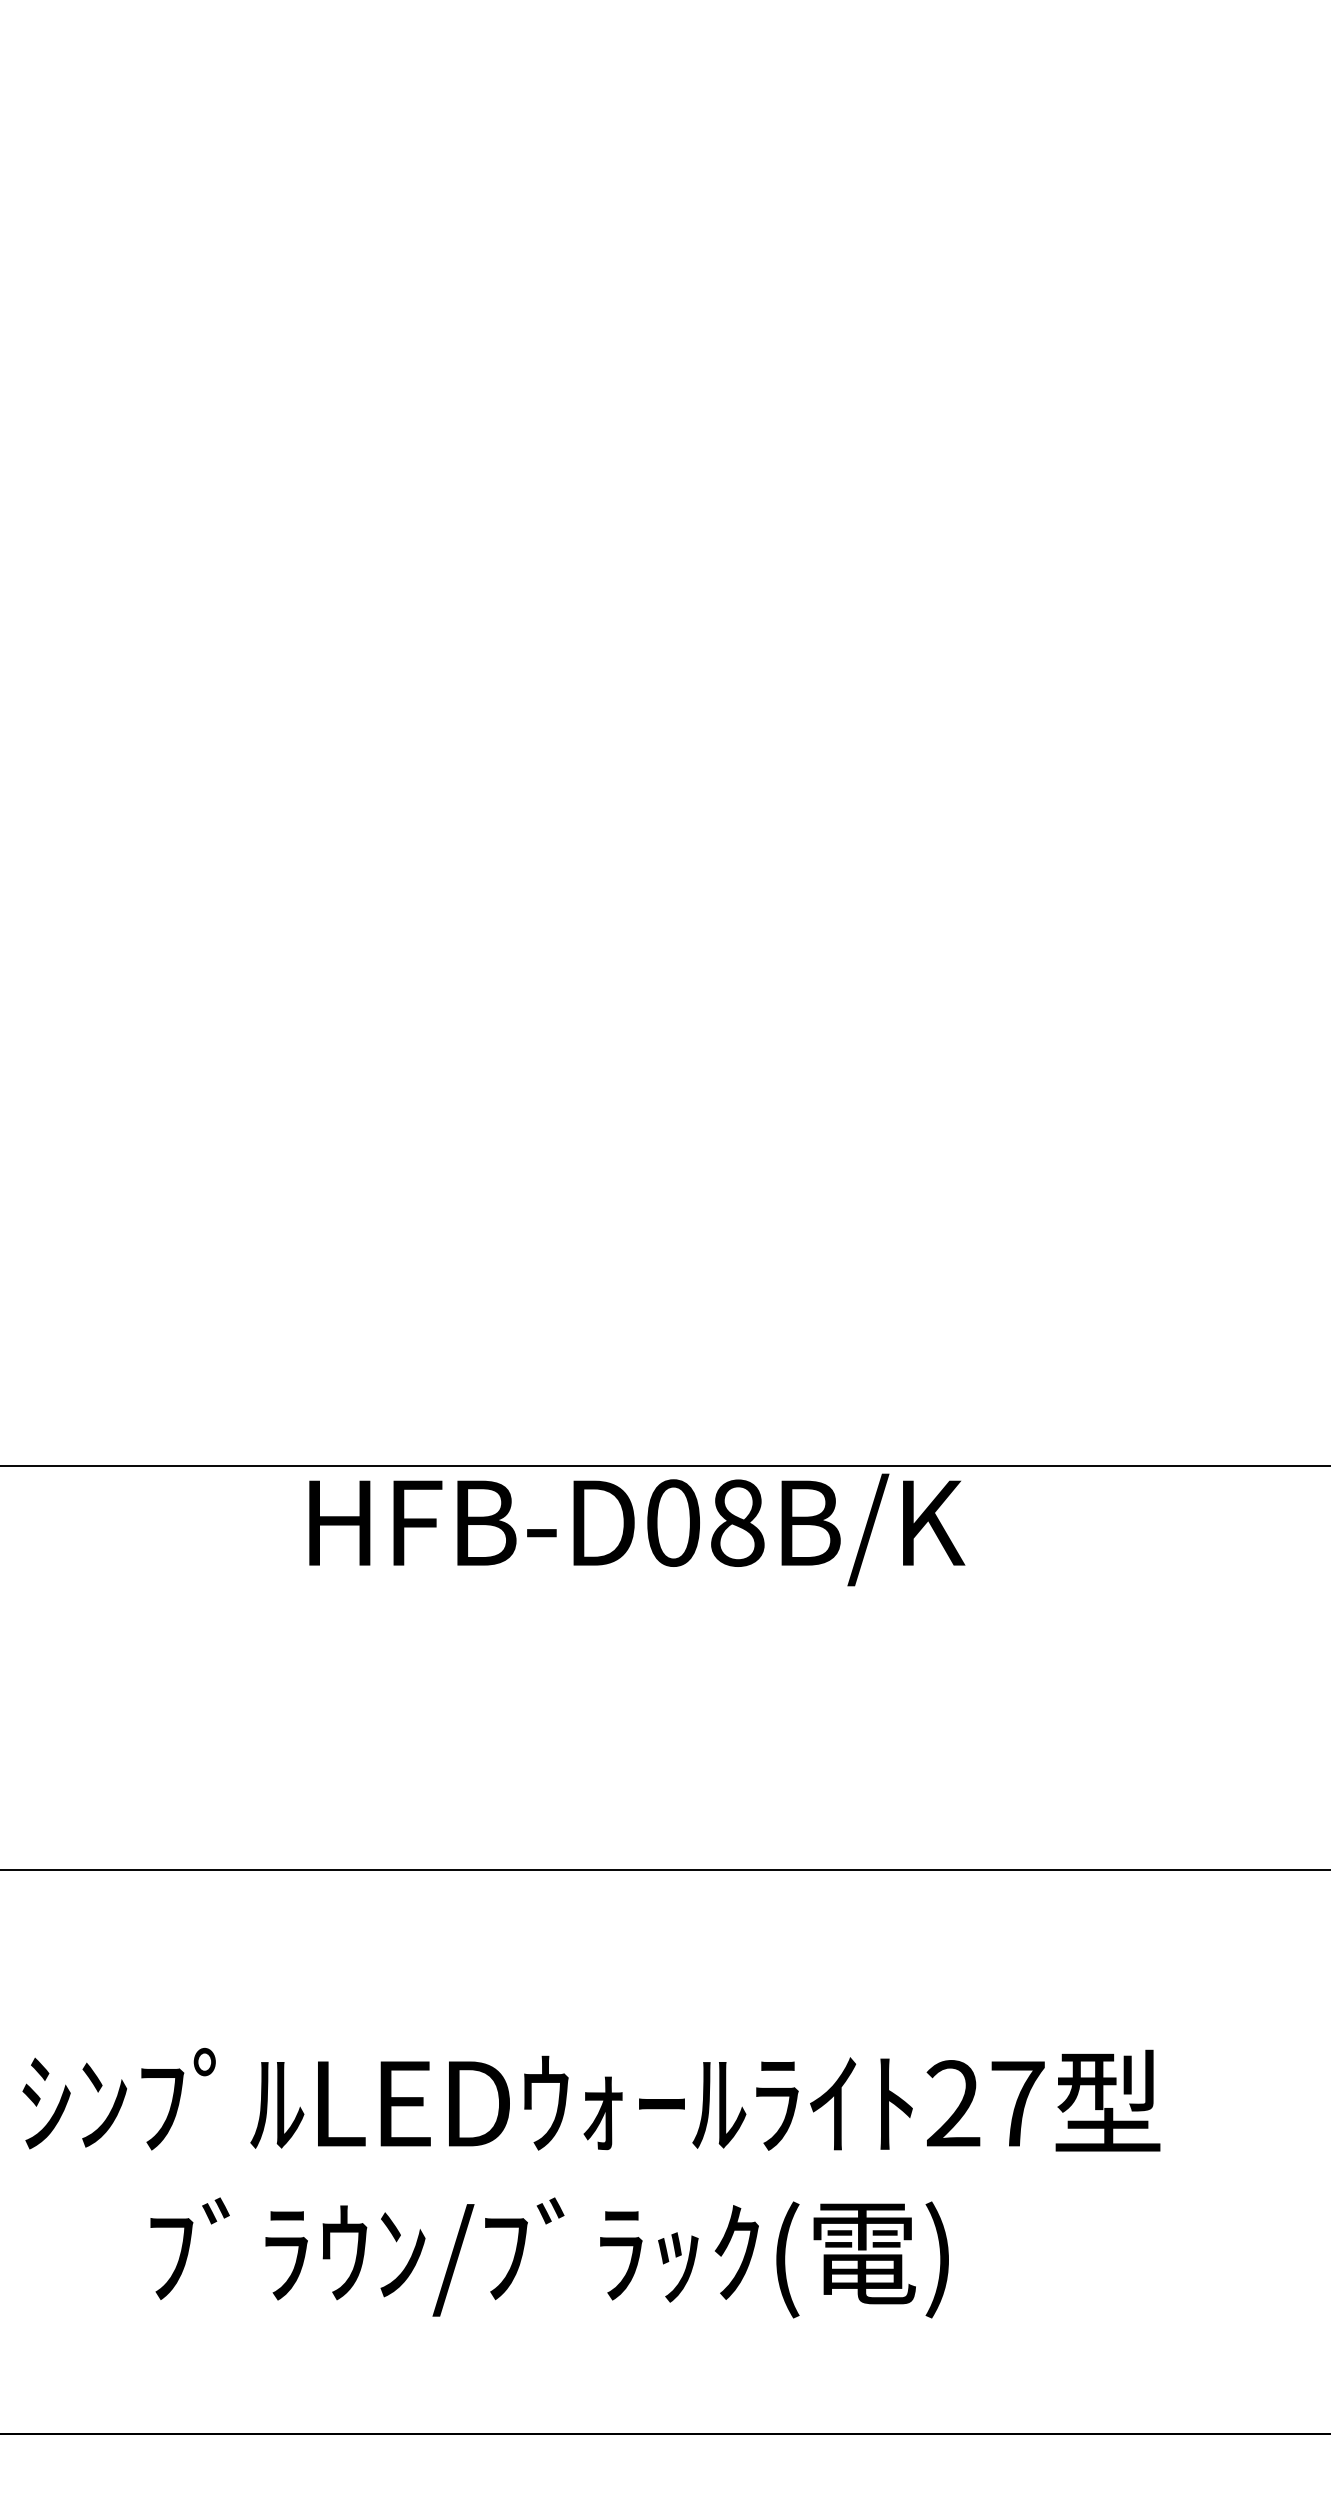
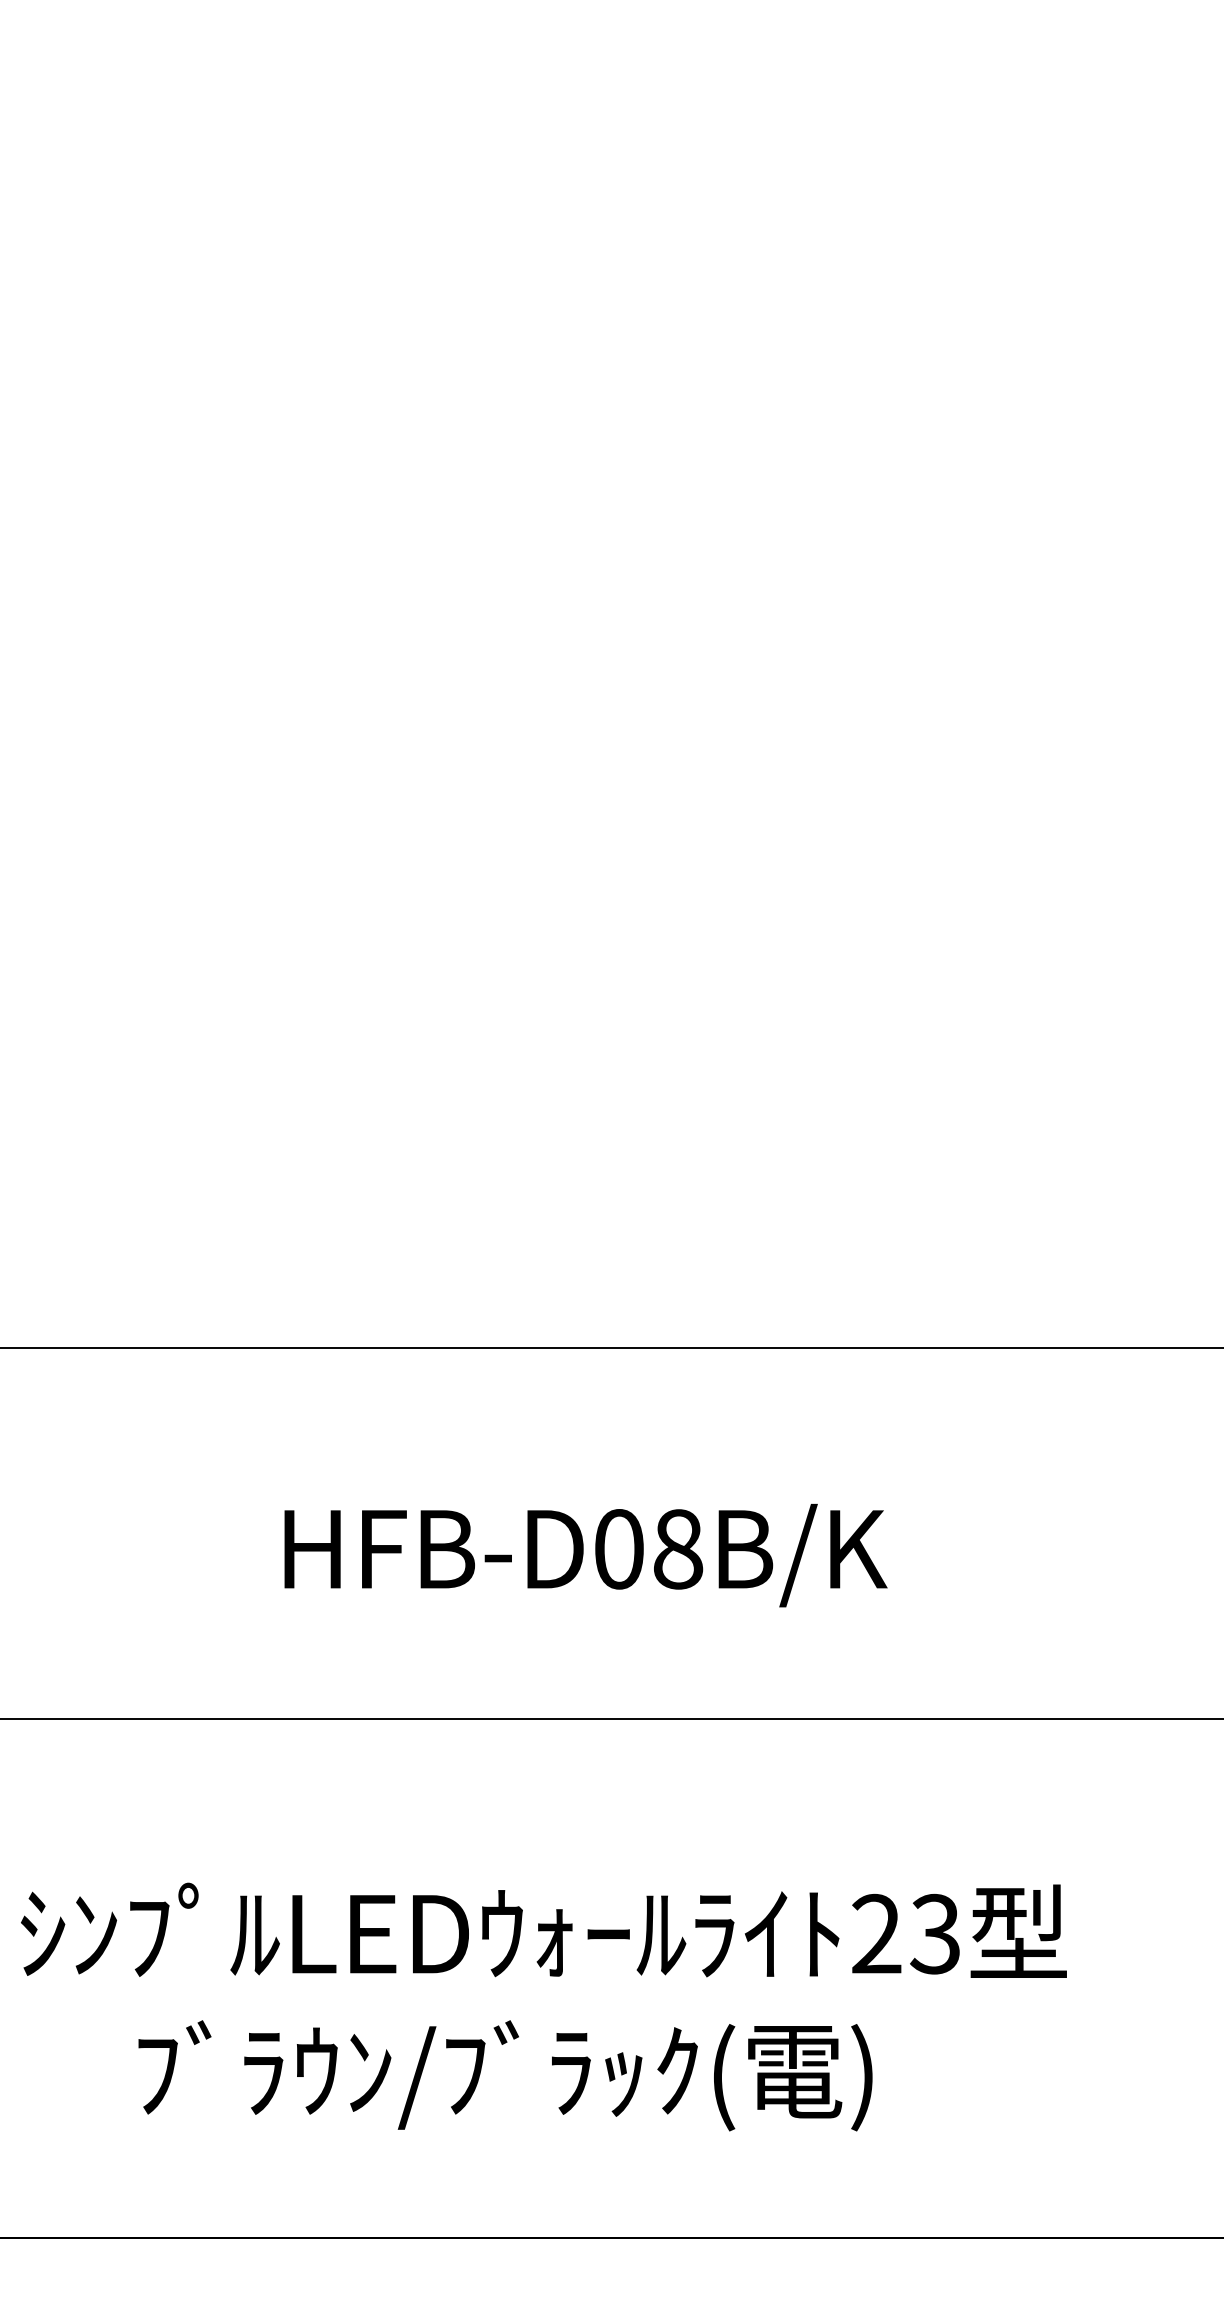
text: (636, 1529) -> (585, 1555), moved
text: (1017, 2103) -> (935, 1933), 27 -> 23

